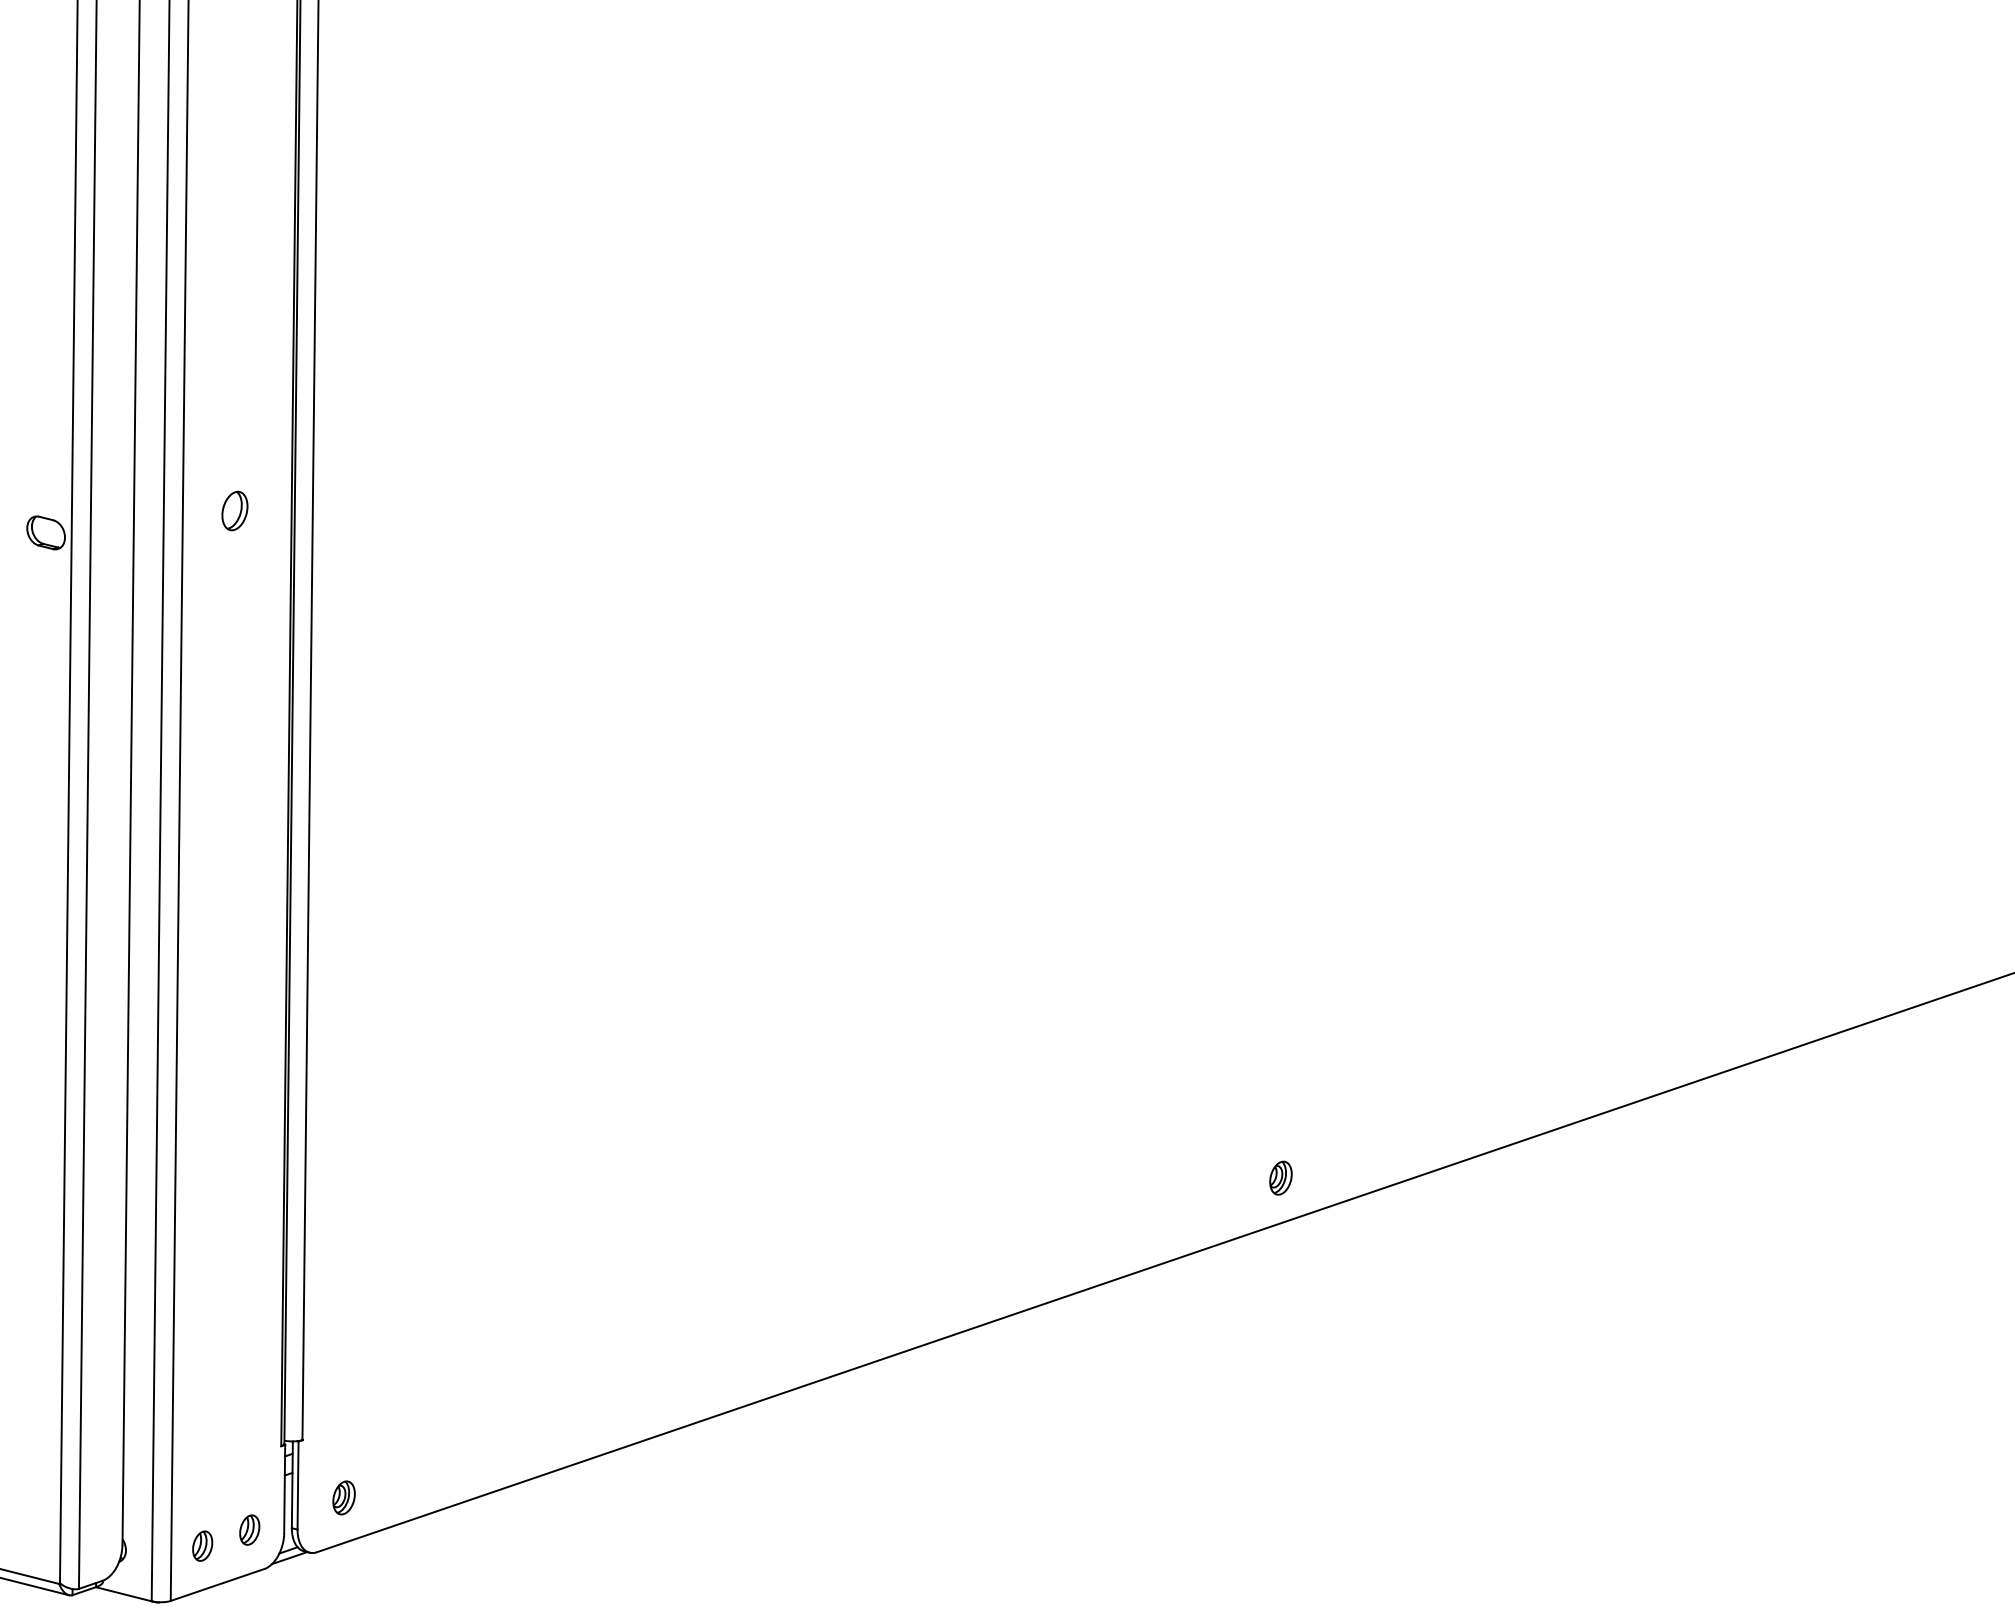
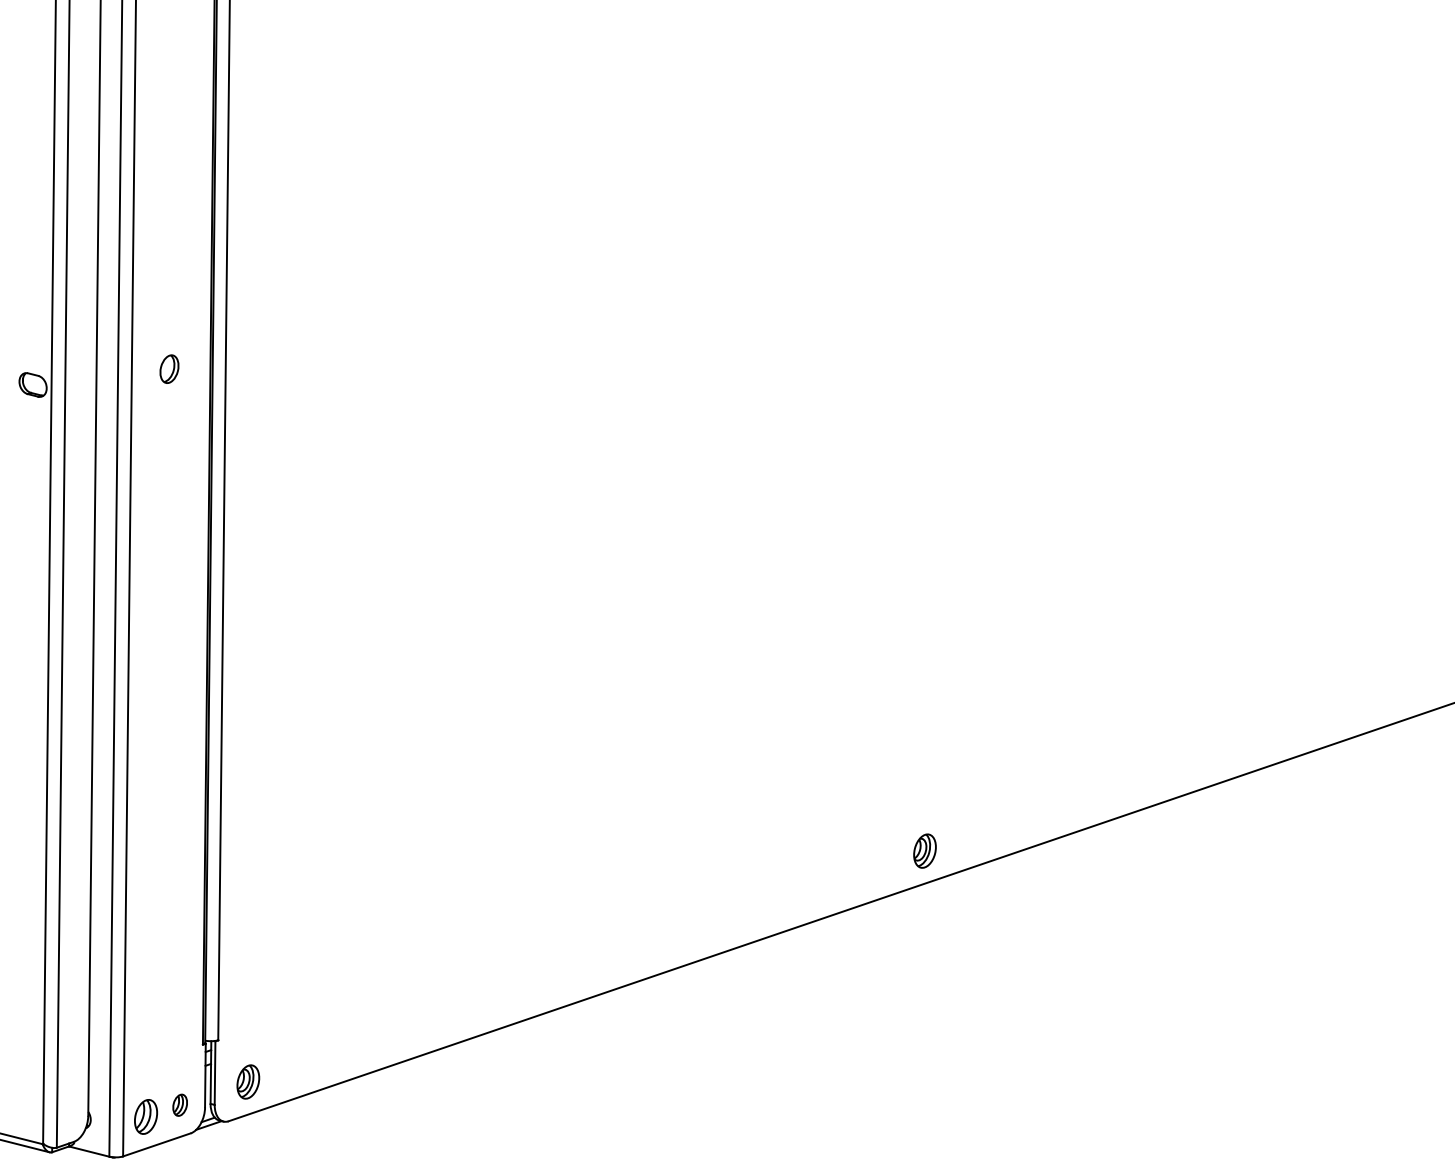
part: (1280, 1177) -> (924, 850), size x1.4
part: (343, 1497) -> (247, 1081), size x1.4
part: (202, 1545) -> (146, 1116), size x1.6

